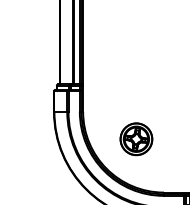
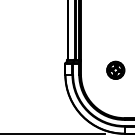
part: (135, 137) -> (115, 69), moved

